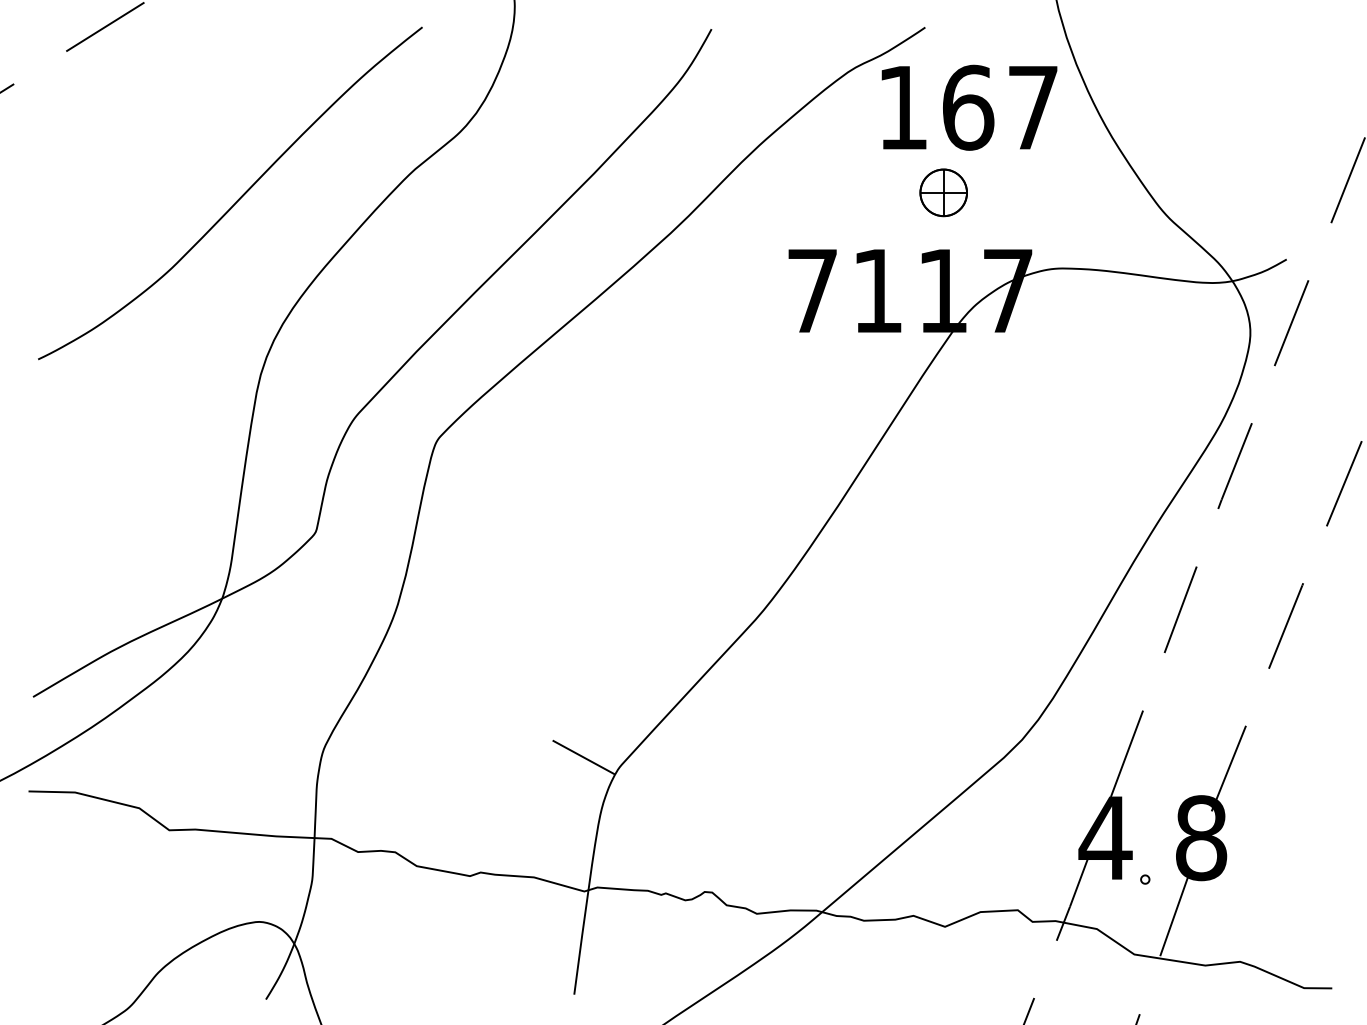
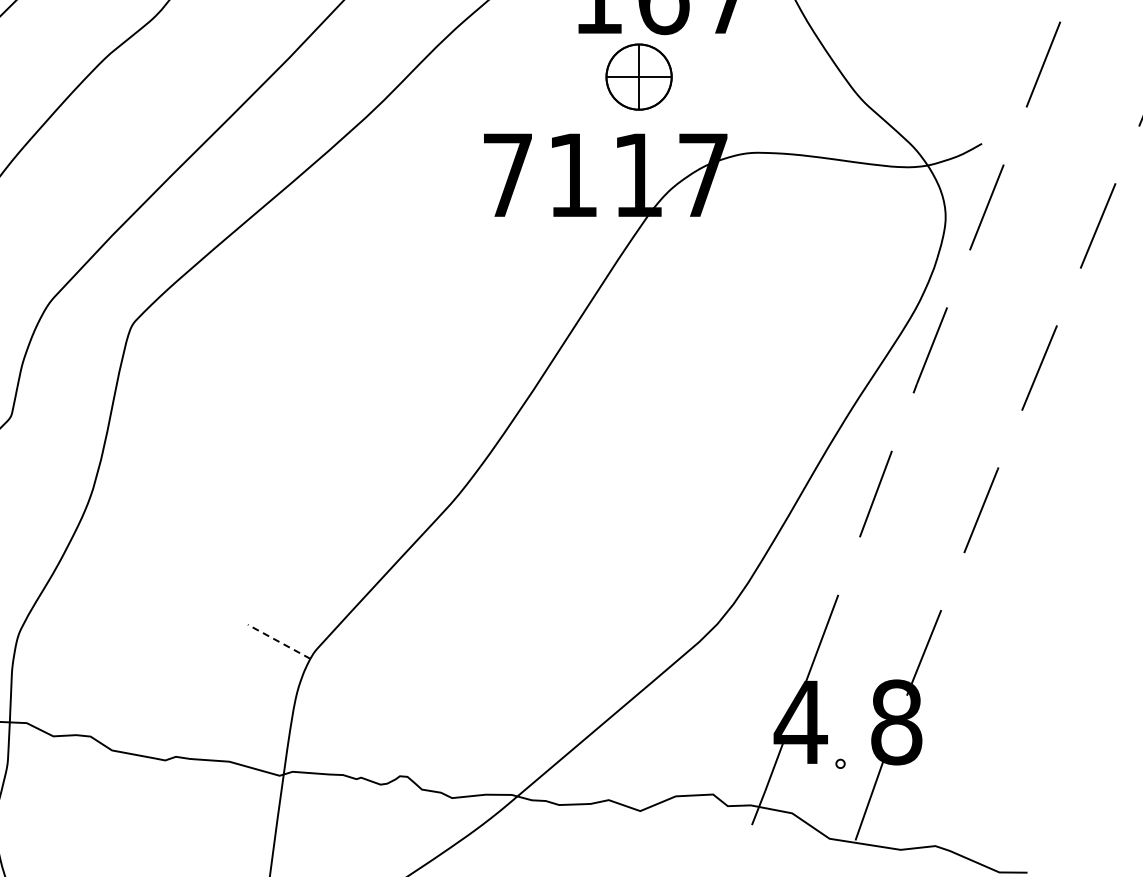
part: (943, 192) -> (638, 76), size x1.4
line: (583, 757) -> (278, 641), solid -> dashed

